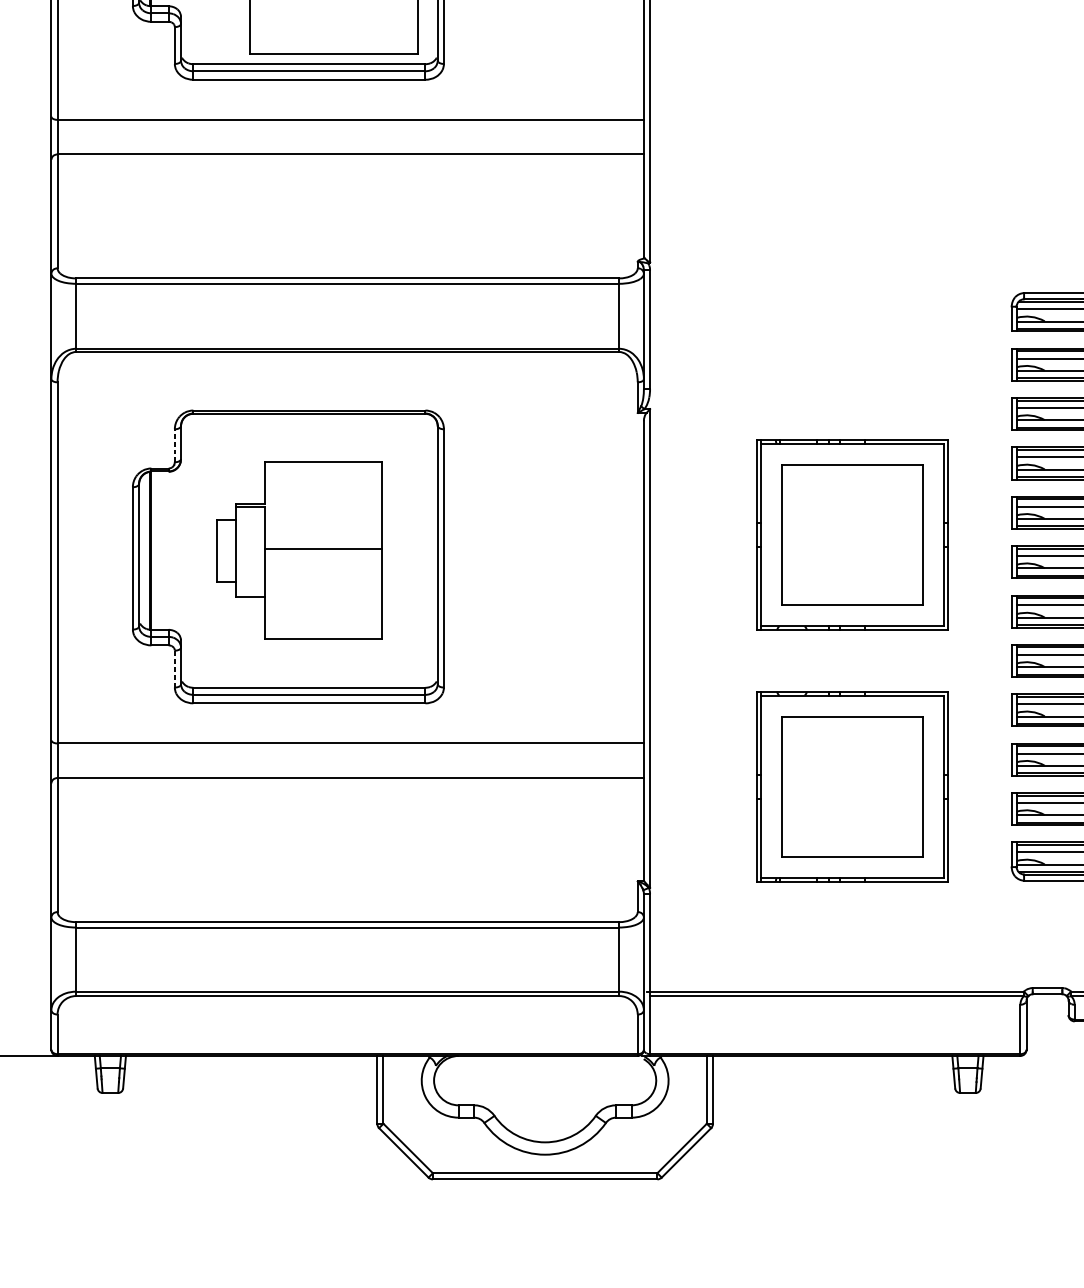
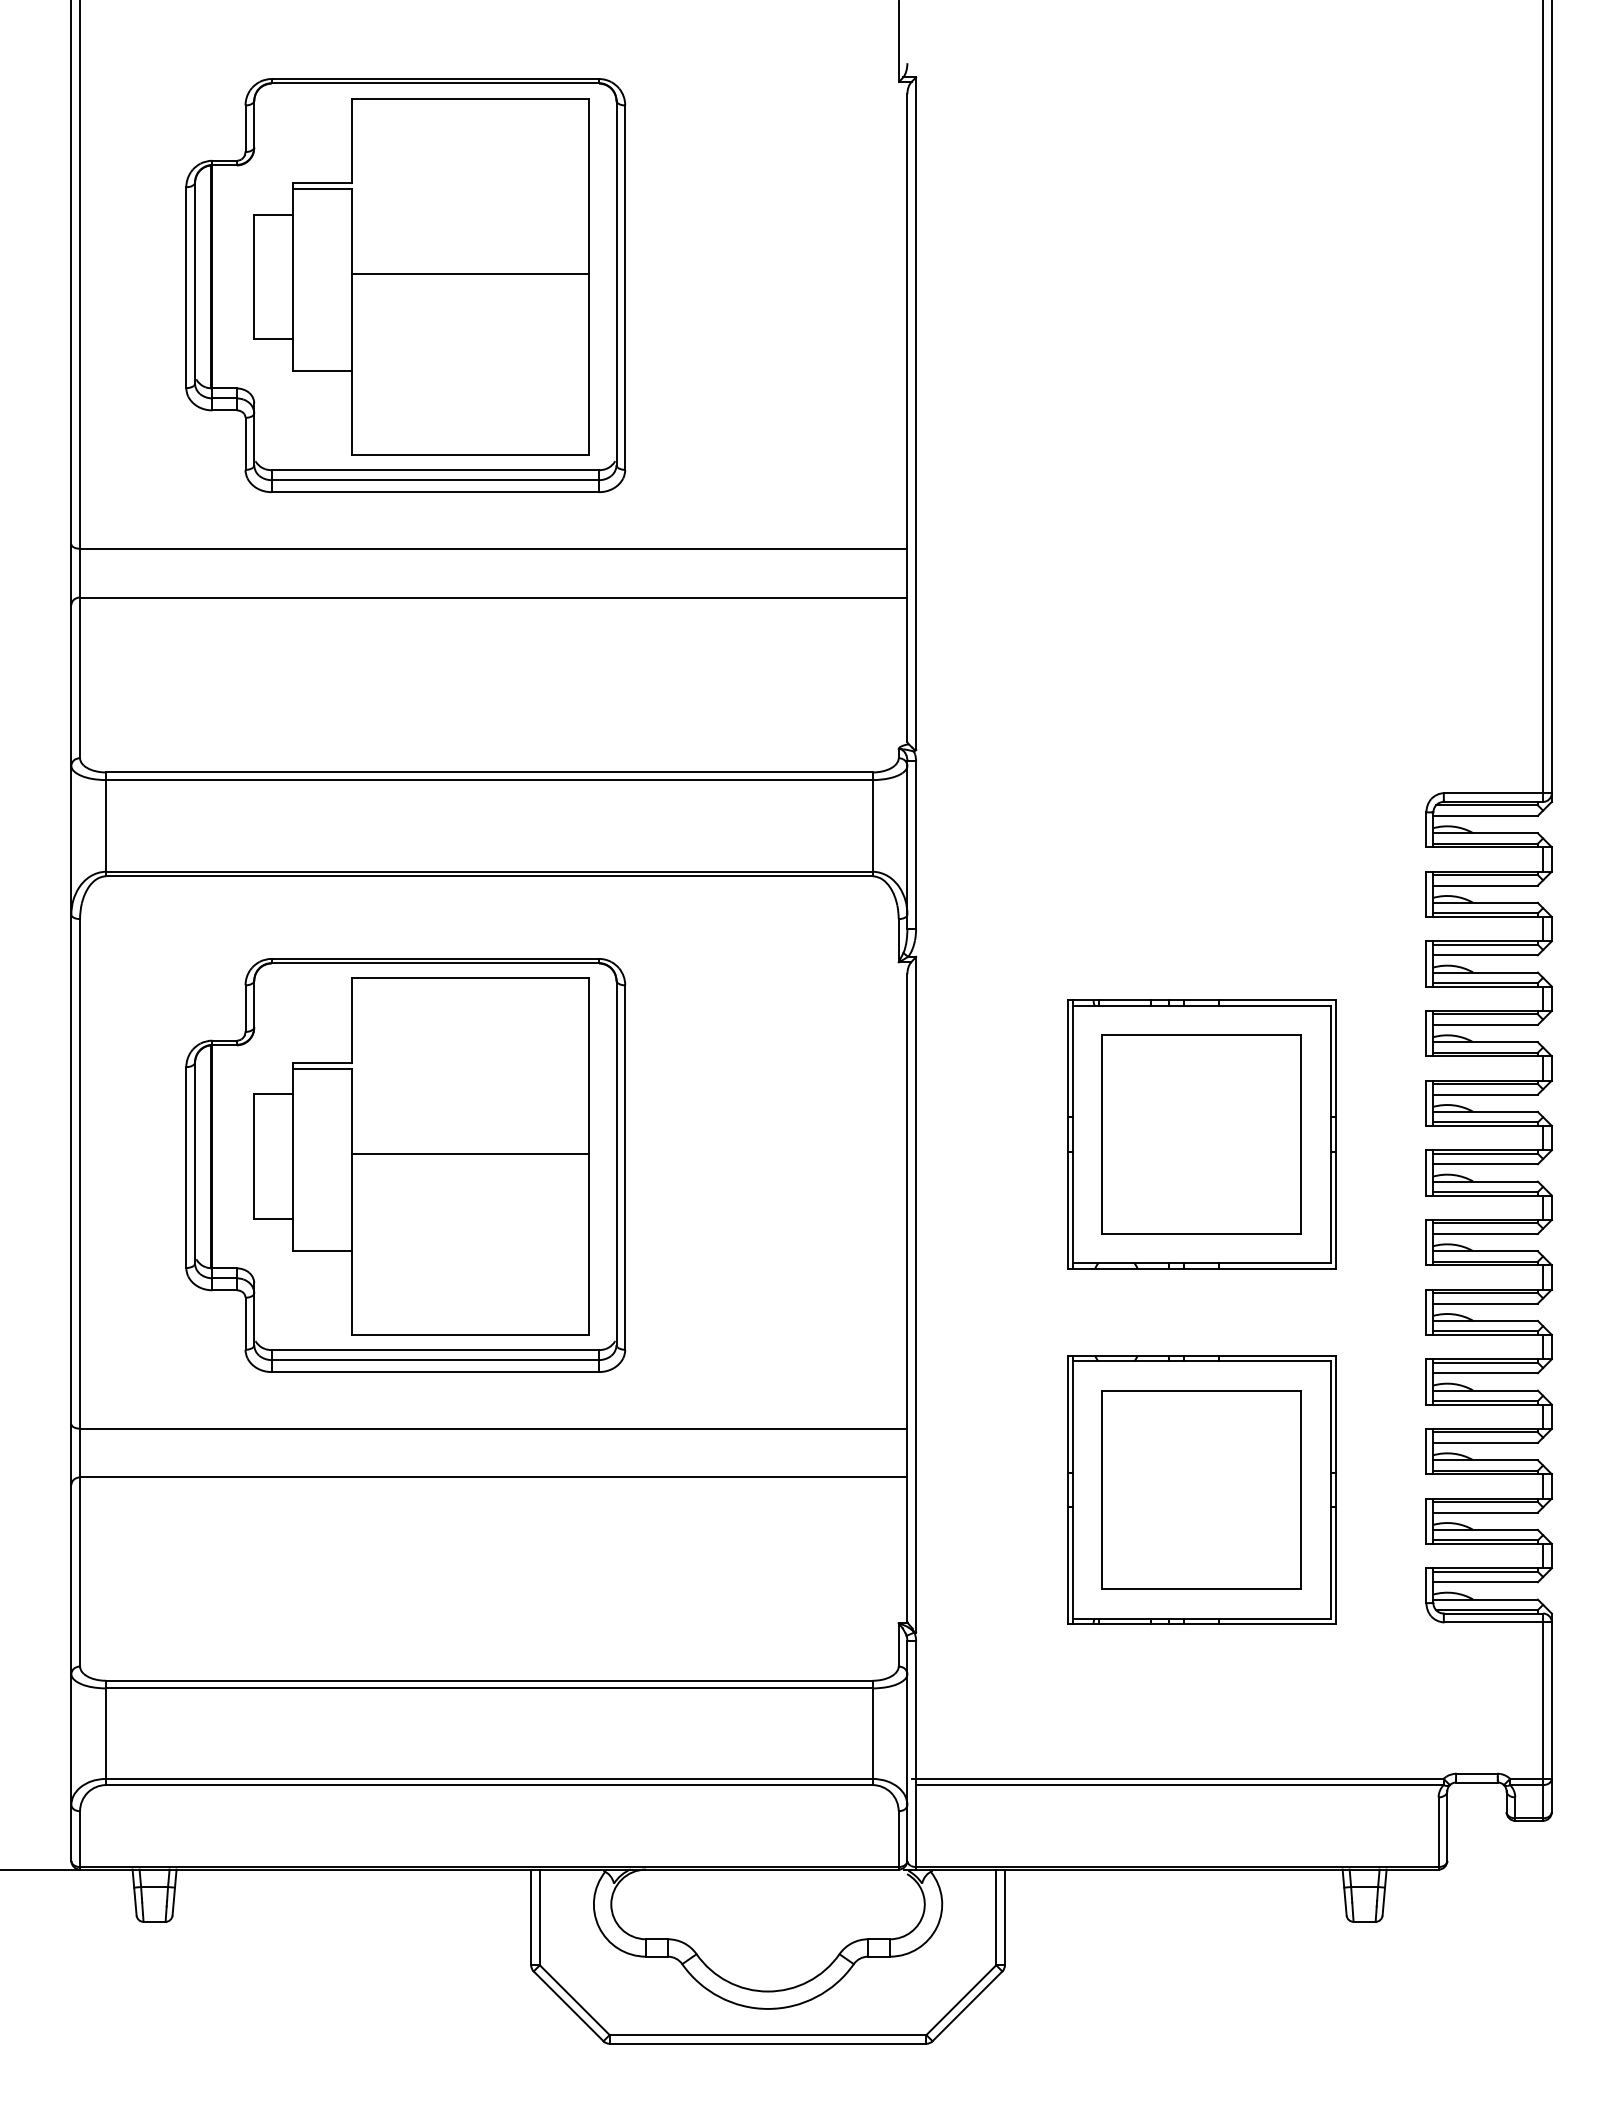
line: (174, 445) -> (245, 1008), dashed -> solid
part: (299, 550) -> (421, 1156), size x1.43
line: (174, 668) -> (245, 1323), dashed -> solid

